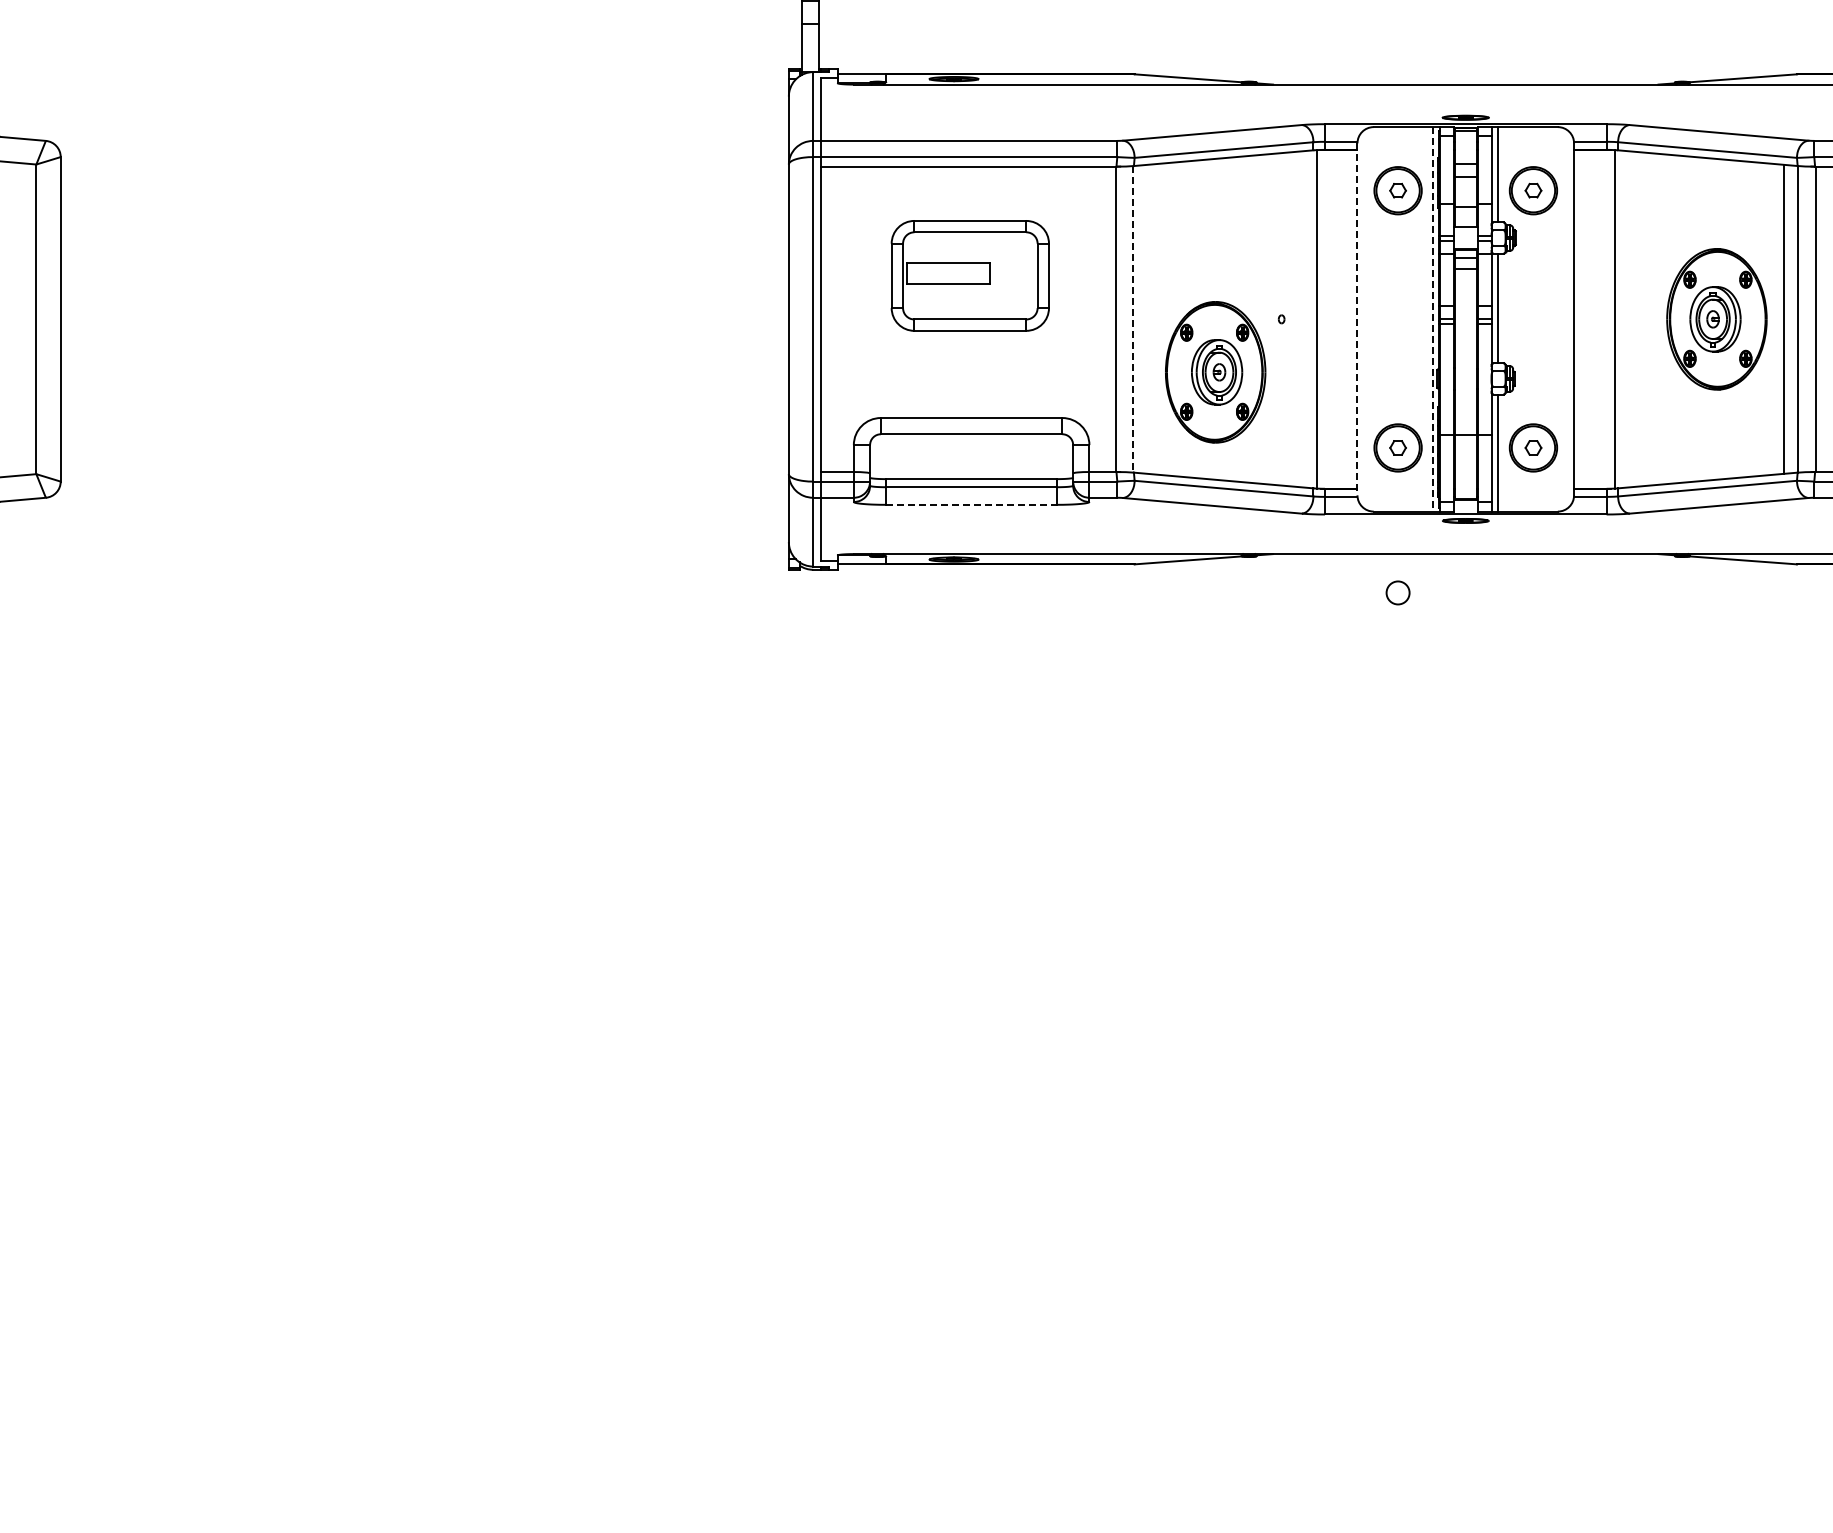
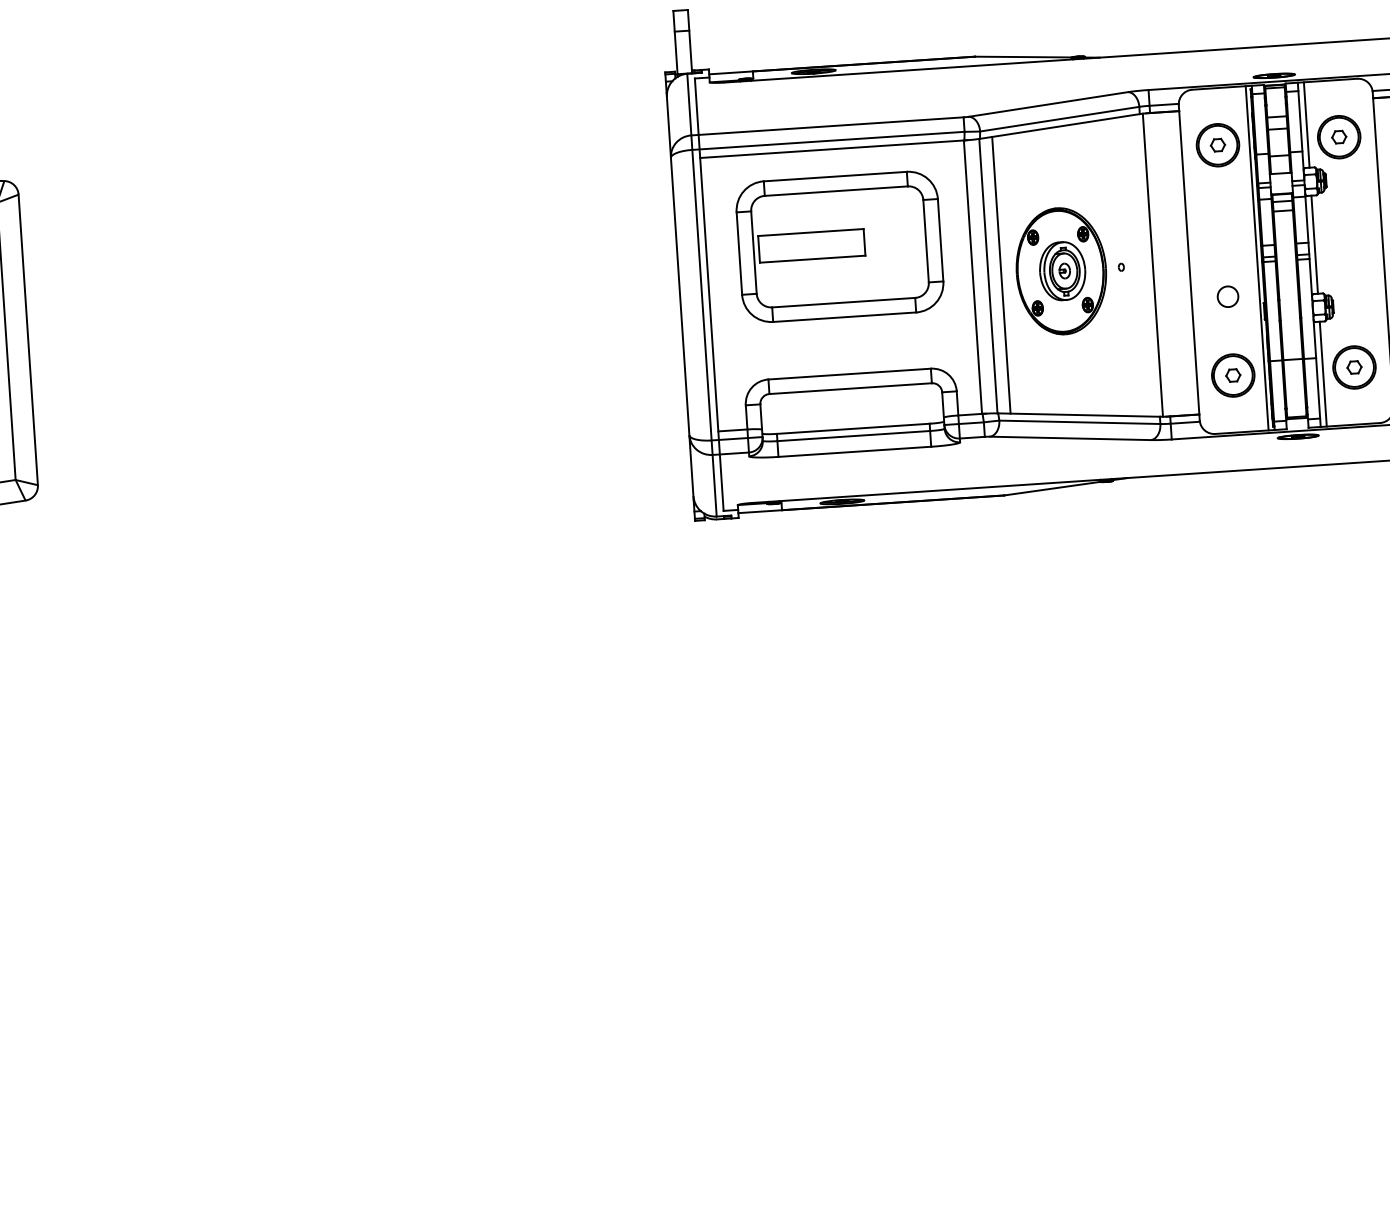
part: (970, 275) -> (840, 246), size x1.43
line: (1147, 318) -> (1001, 274), added
line: (1133, 319) -> (988, 276), dashed -> solid
line: (1357, 319) -> (1189, 262), dashed -> solid
line: (1433, 319) -> (1257, 258), dashed -> solid
part: (1215, 372) -> (1061, 271), moved
line: (972, 504) -> (855, 451), dashed -> solid
circle: (1397, 592) -> (1227, 296), moved

